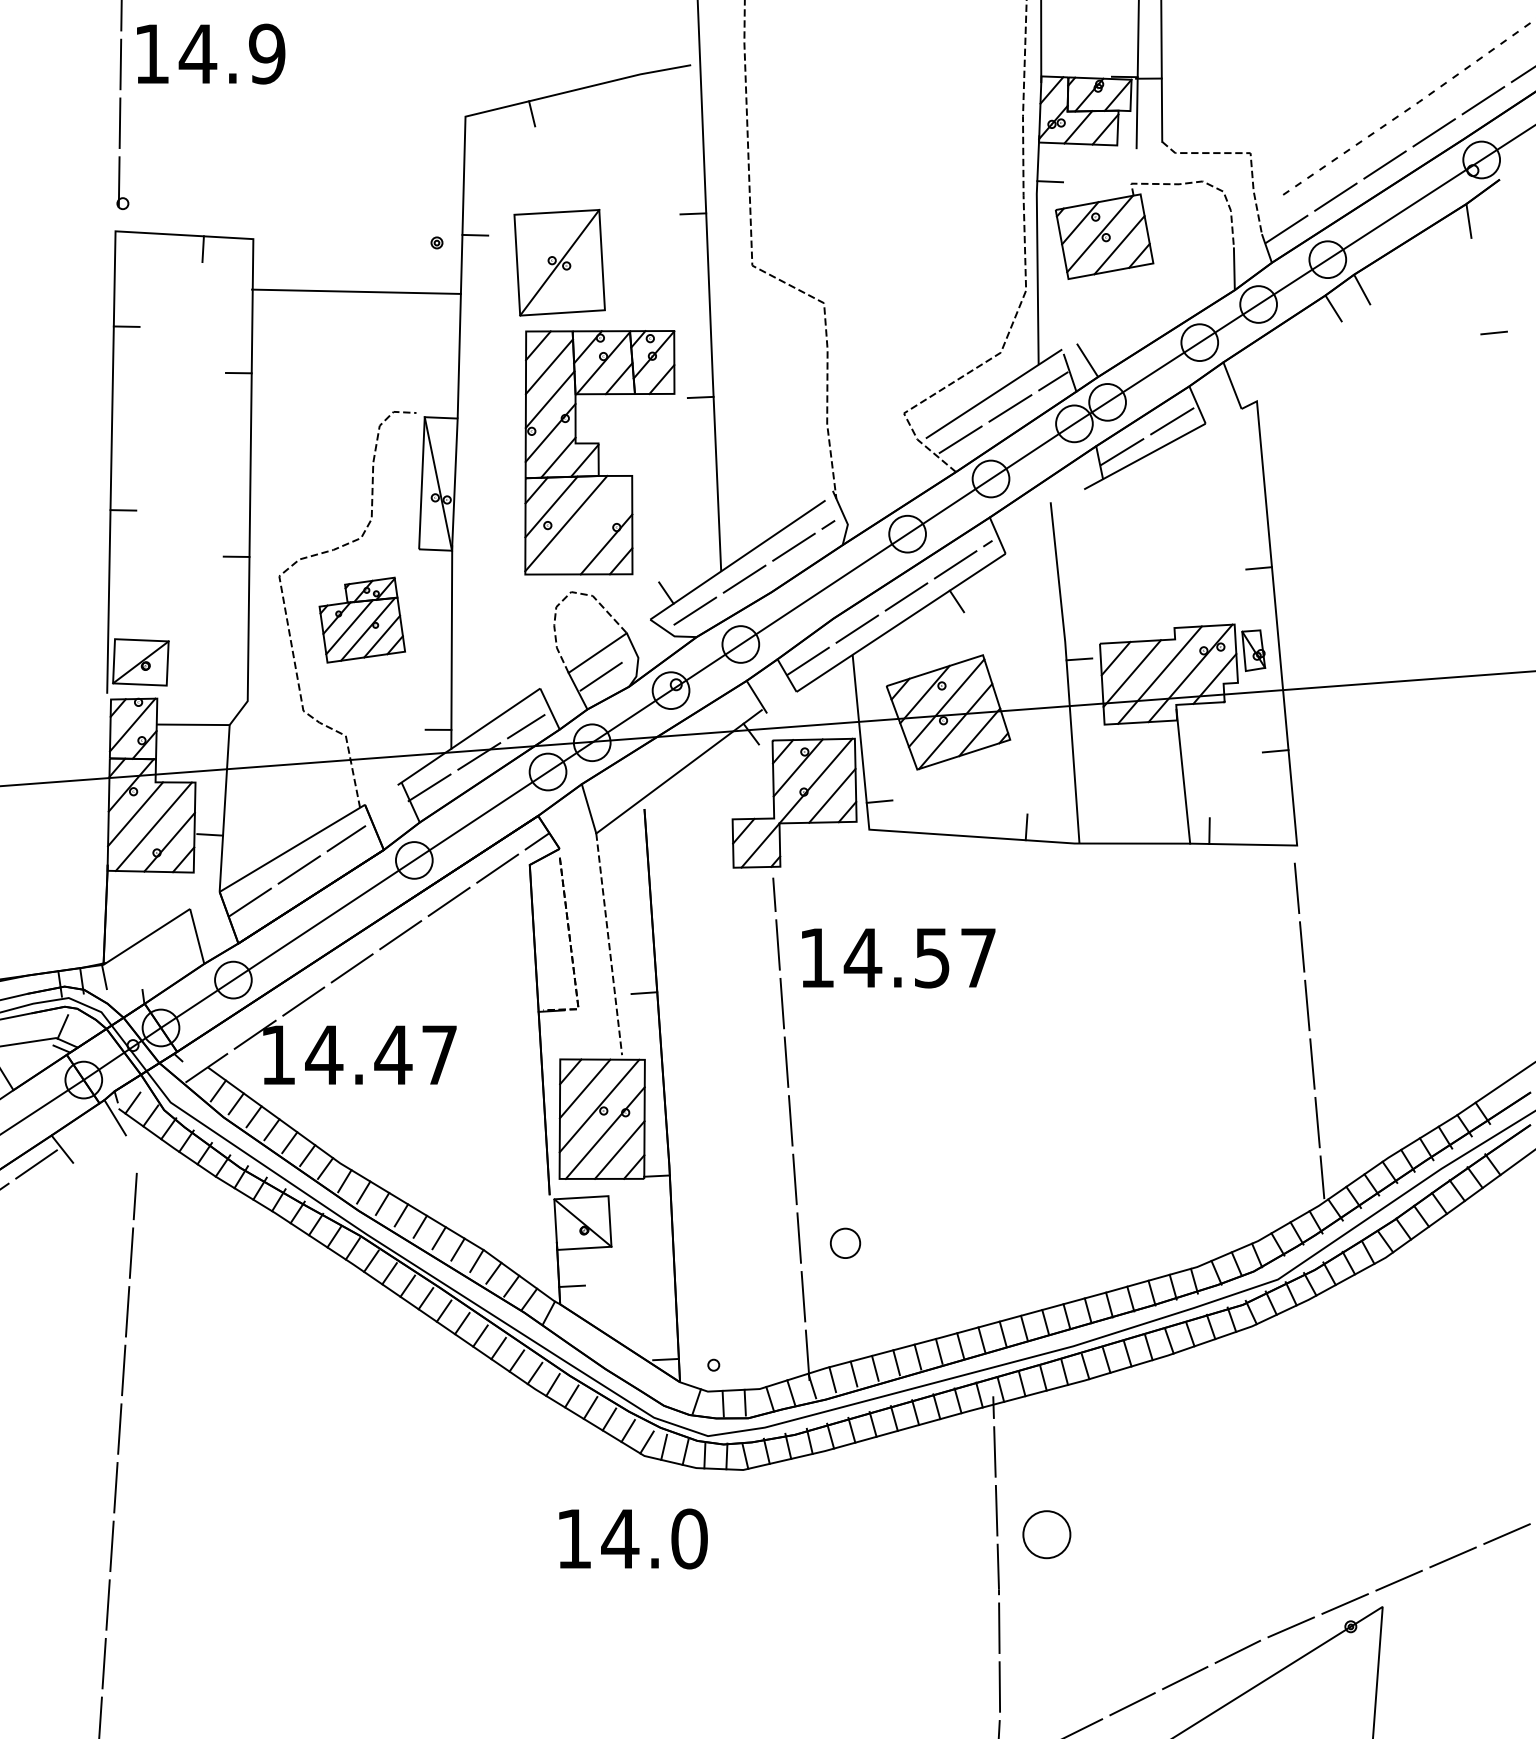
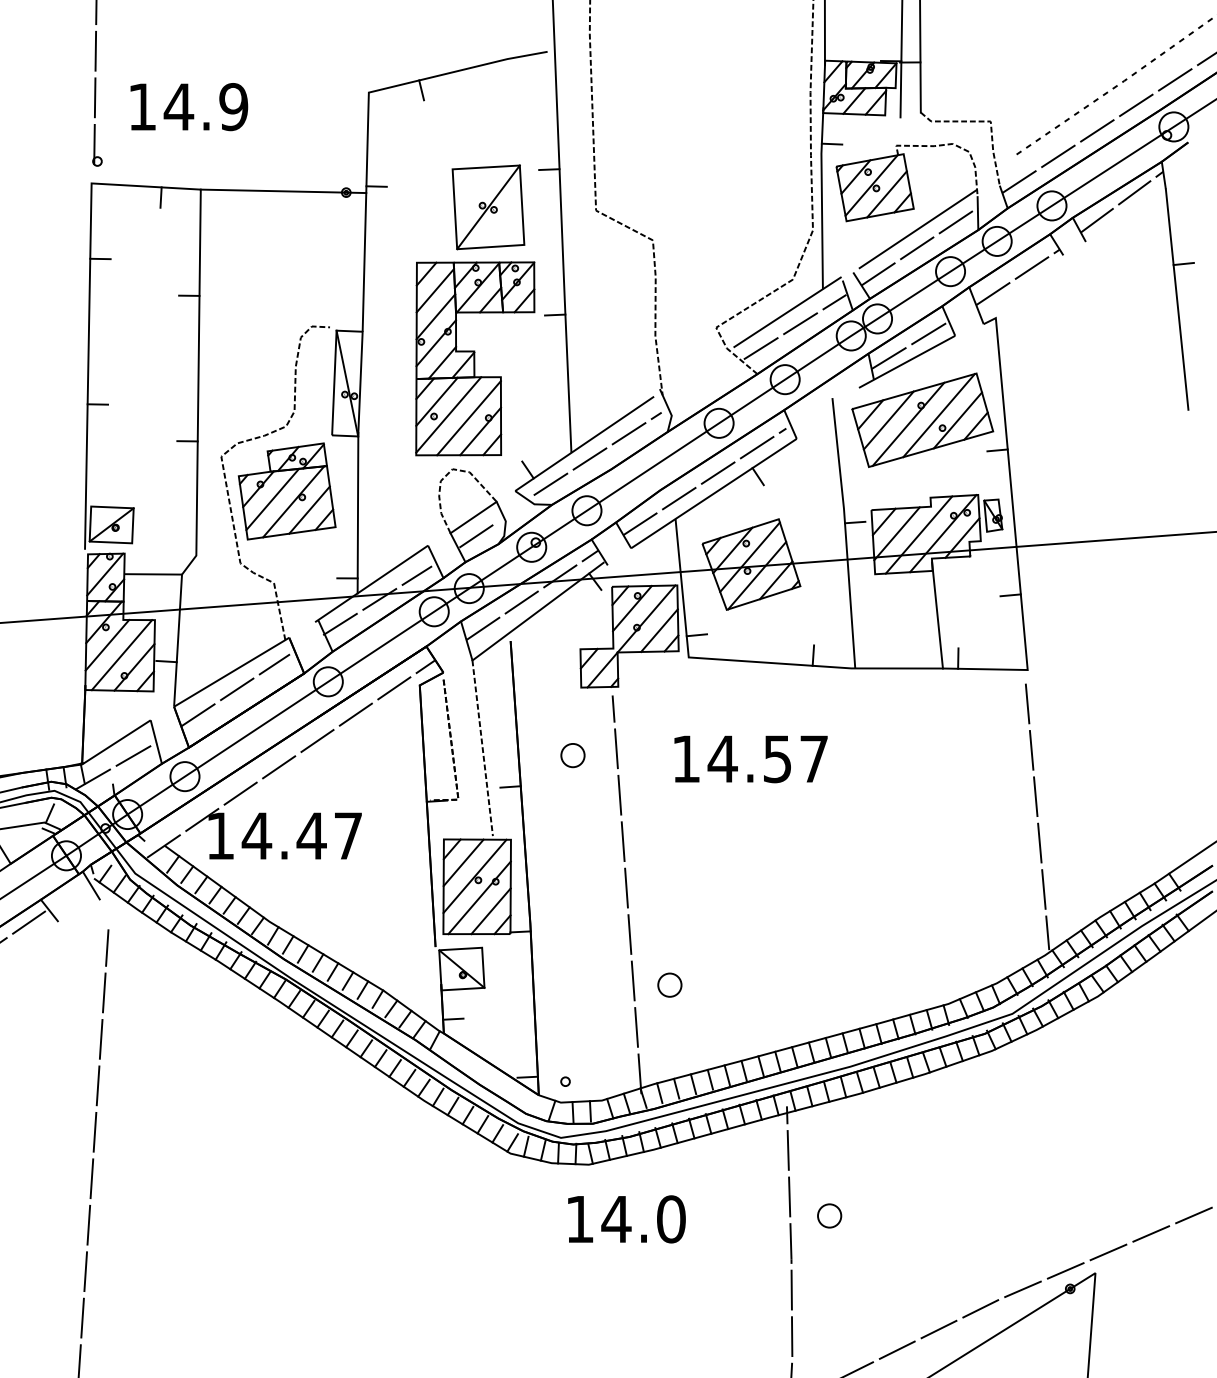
text: (211, 54) -> (189, 107), moved
line: (1415, 254) -> (1121, 201), added
part: (559, 262) -> (488, 207), moved
line: (1158, 289) -> (917, 229), added
line: (356, 291) -> (283, 191), moved
line: (1160, 310) -> (919, 246), added
line: (1284, 350) -> (1017, 277), added
line: (1484, 377) -> (1176, 299), added
line: (591, 528) -> (468, 418), added
part: (1164, 529) -> (922, 419), added
part: (361, 620) -> (286, 491), size x1.43
line: (672, 751) -> (532, 595), added
part: (722, 953) -> (572, 755), added
text: (898, 958) -> (750, 759), moved
line: (145, 966) -> (115, 765), added
part: (1046, 1534) -> (829, 1215), size x0.62
text: (632, 1539) -> (626, 1219), moved

